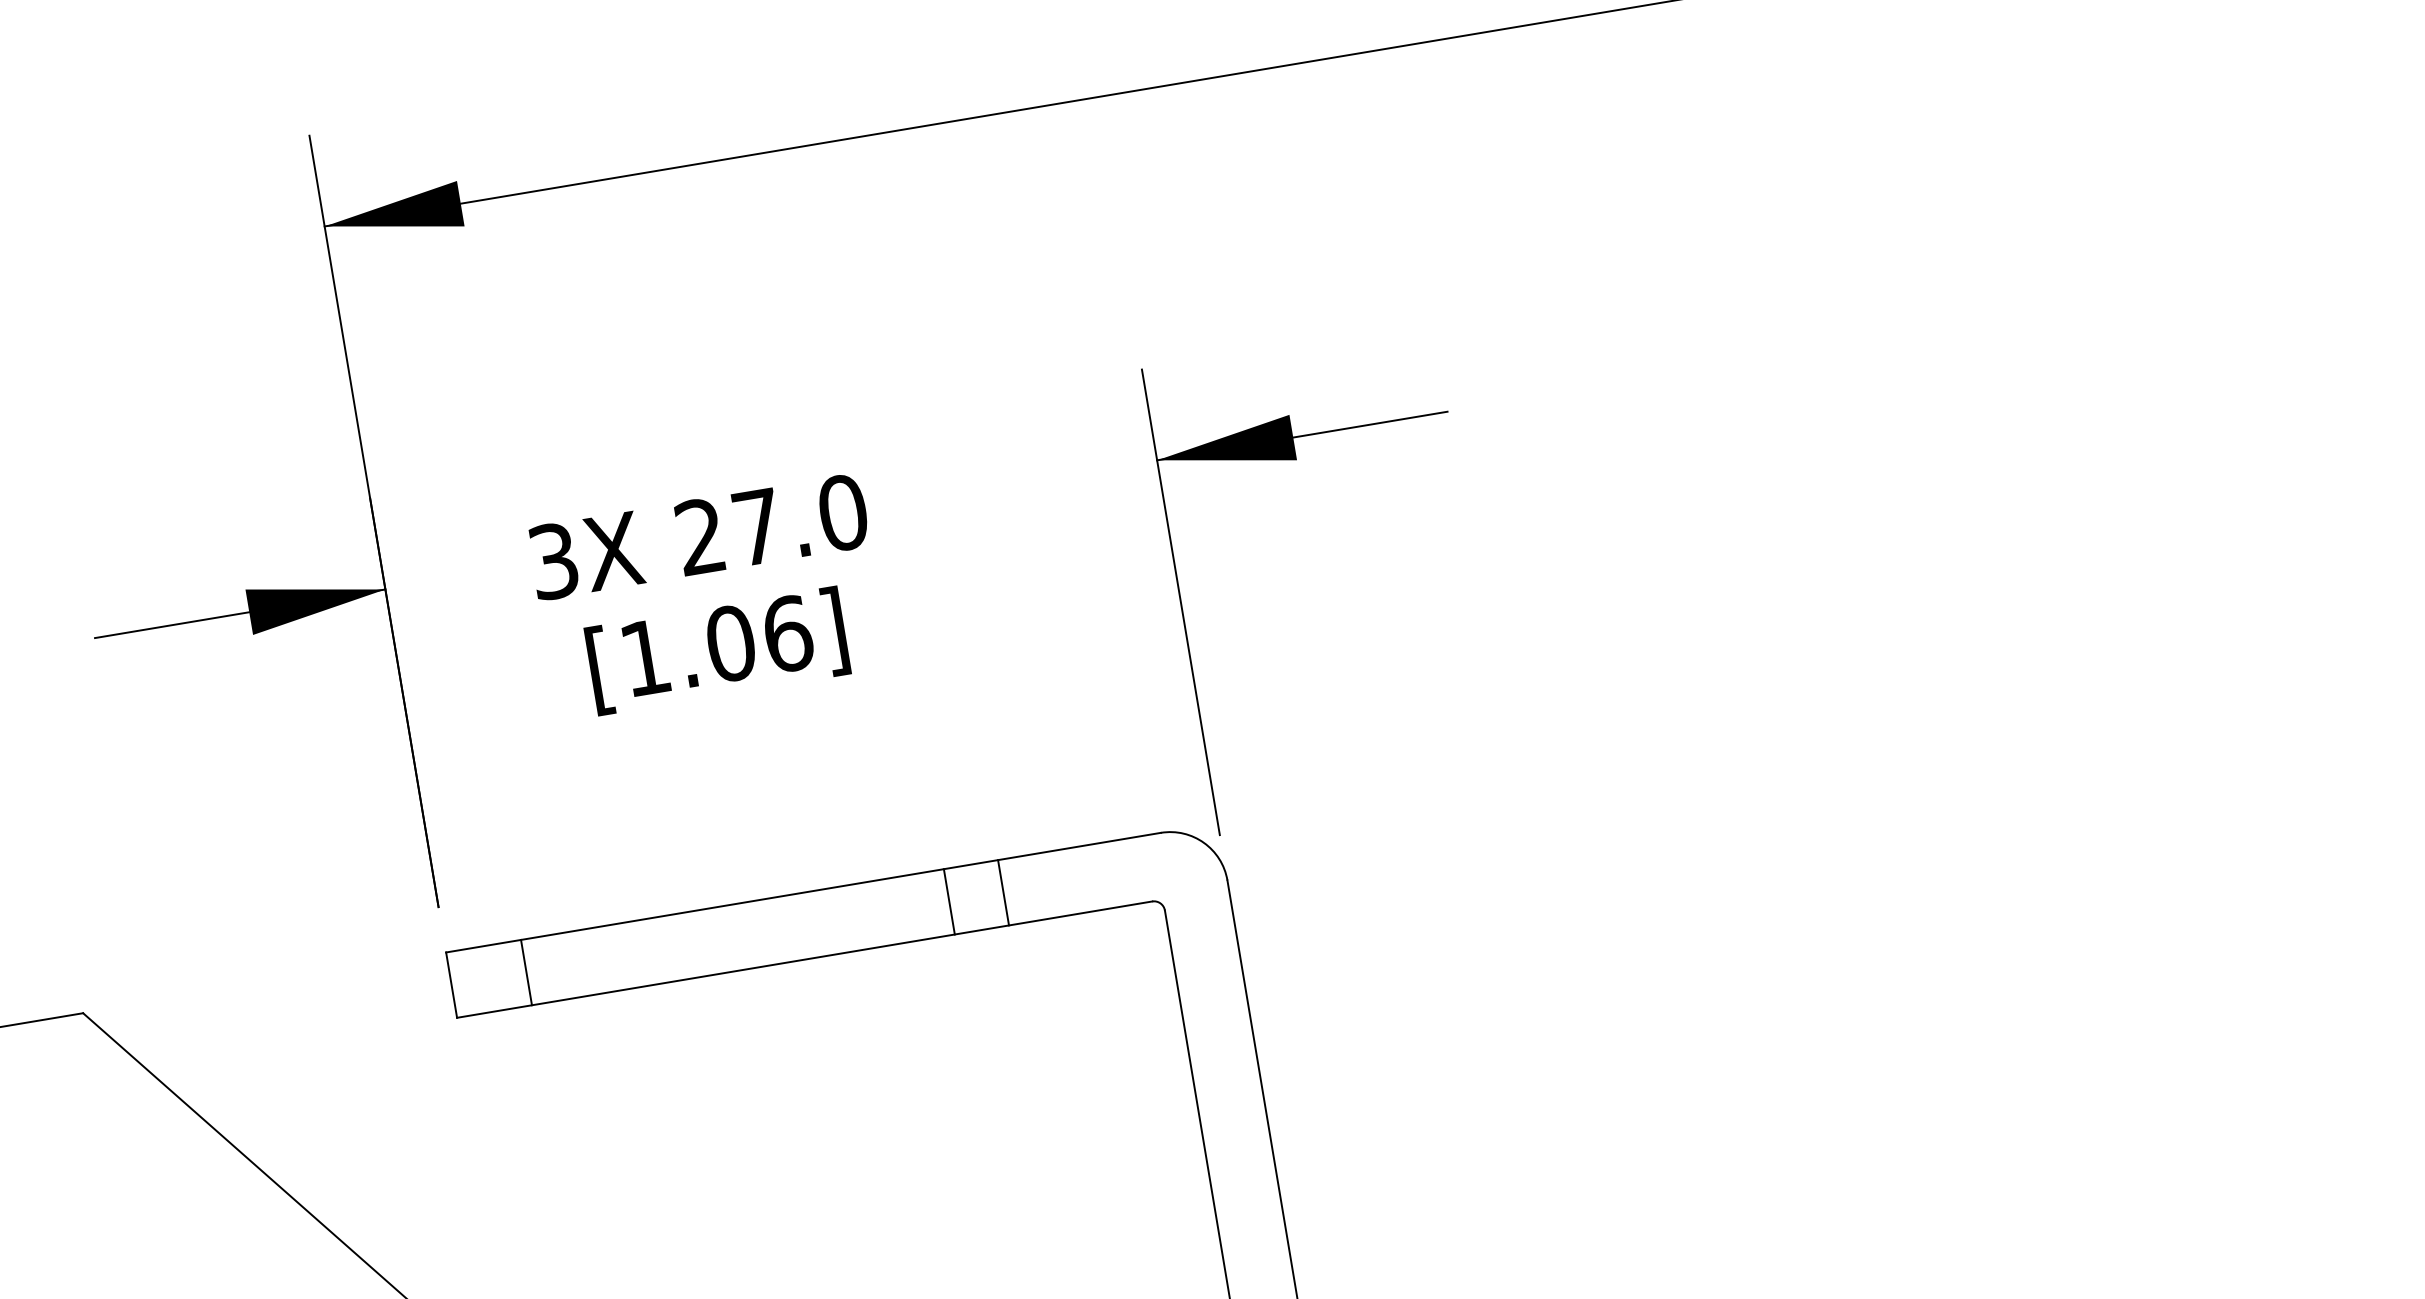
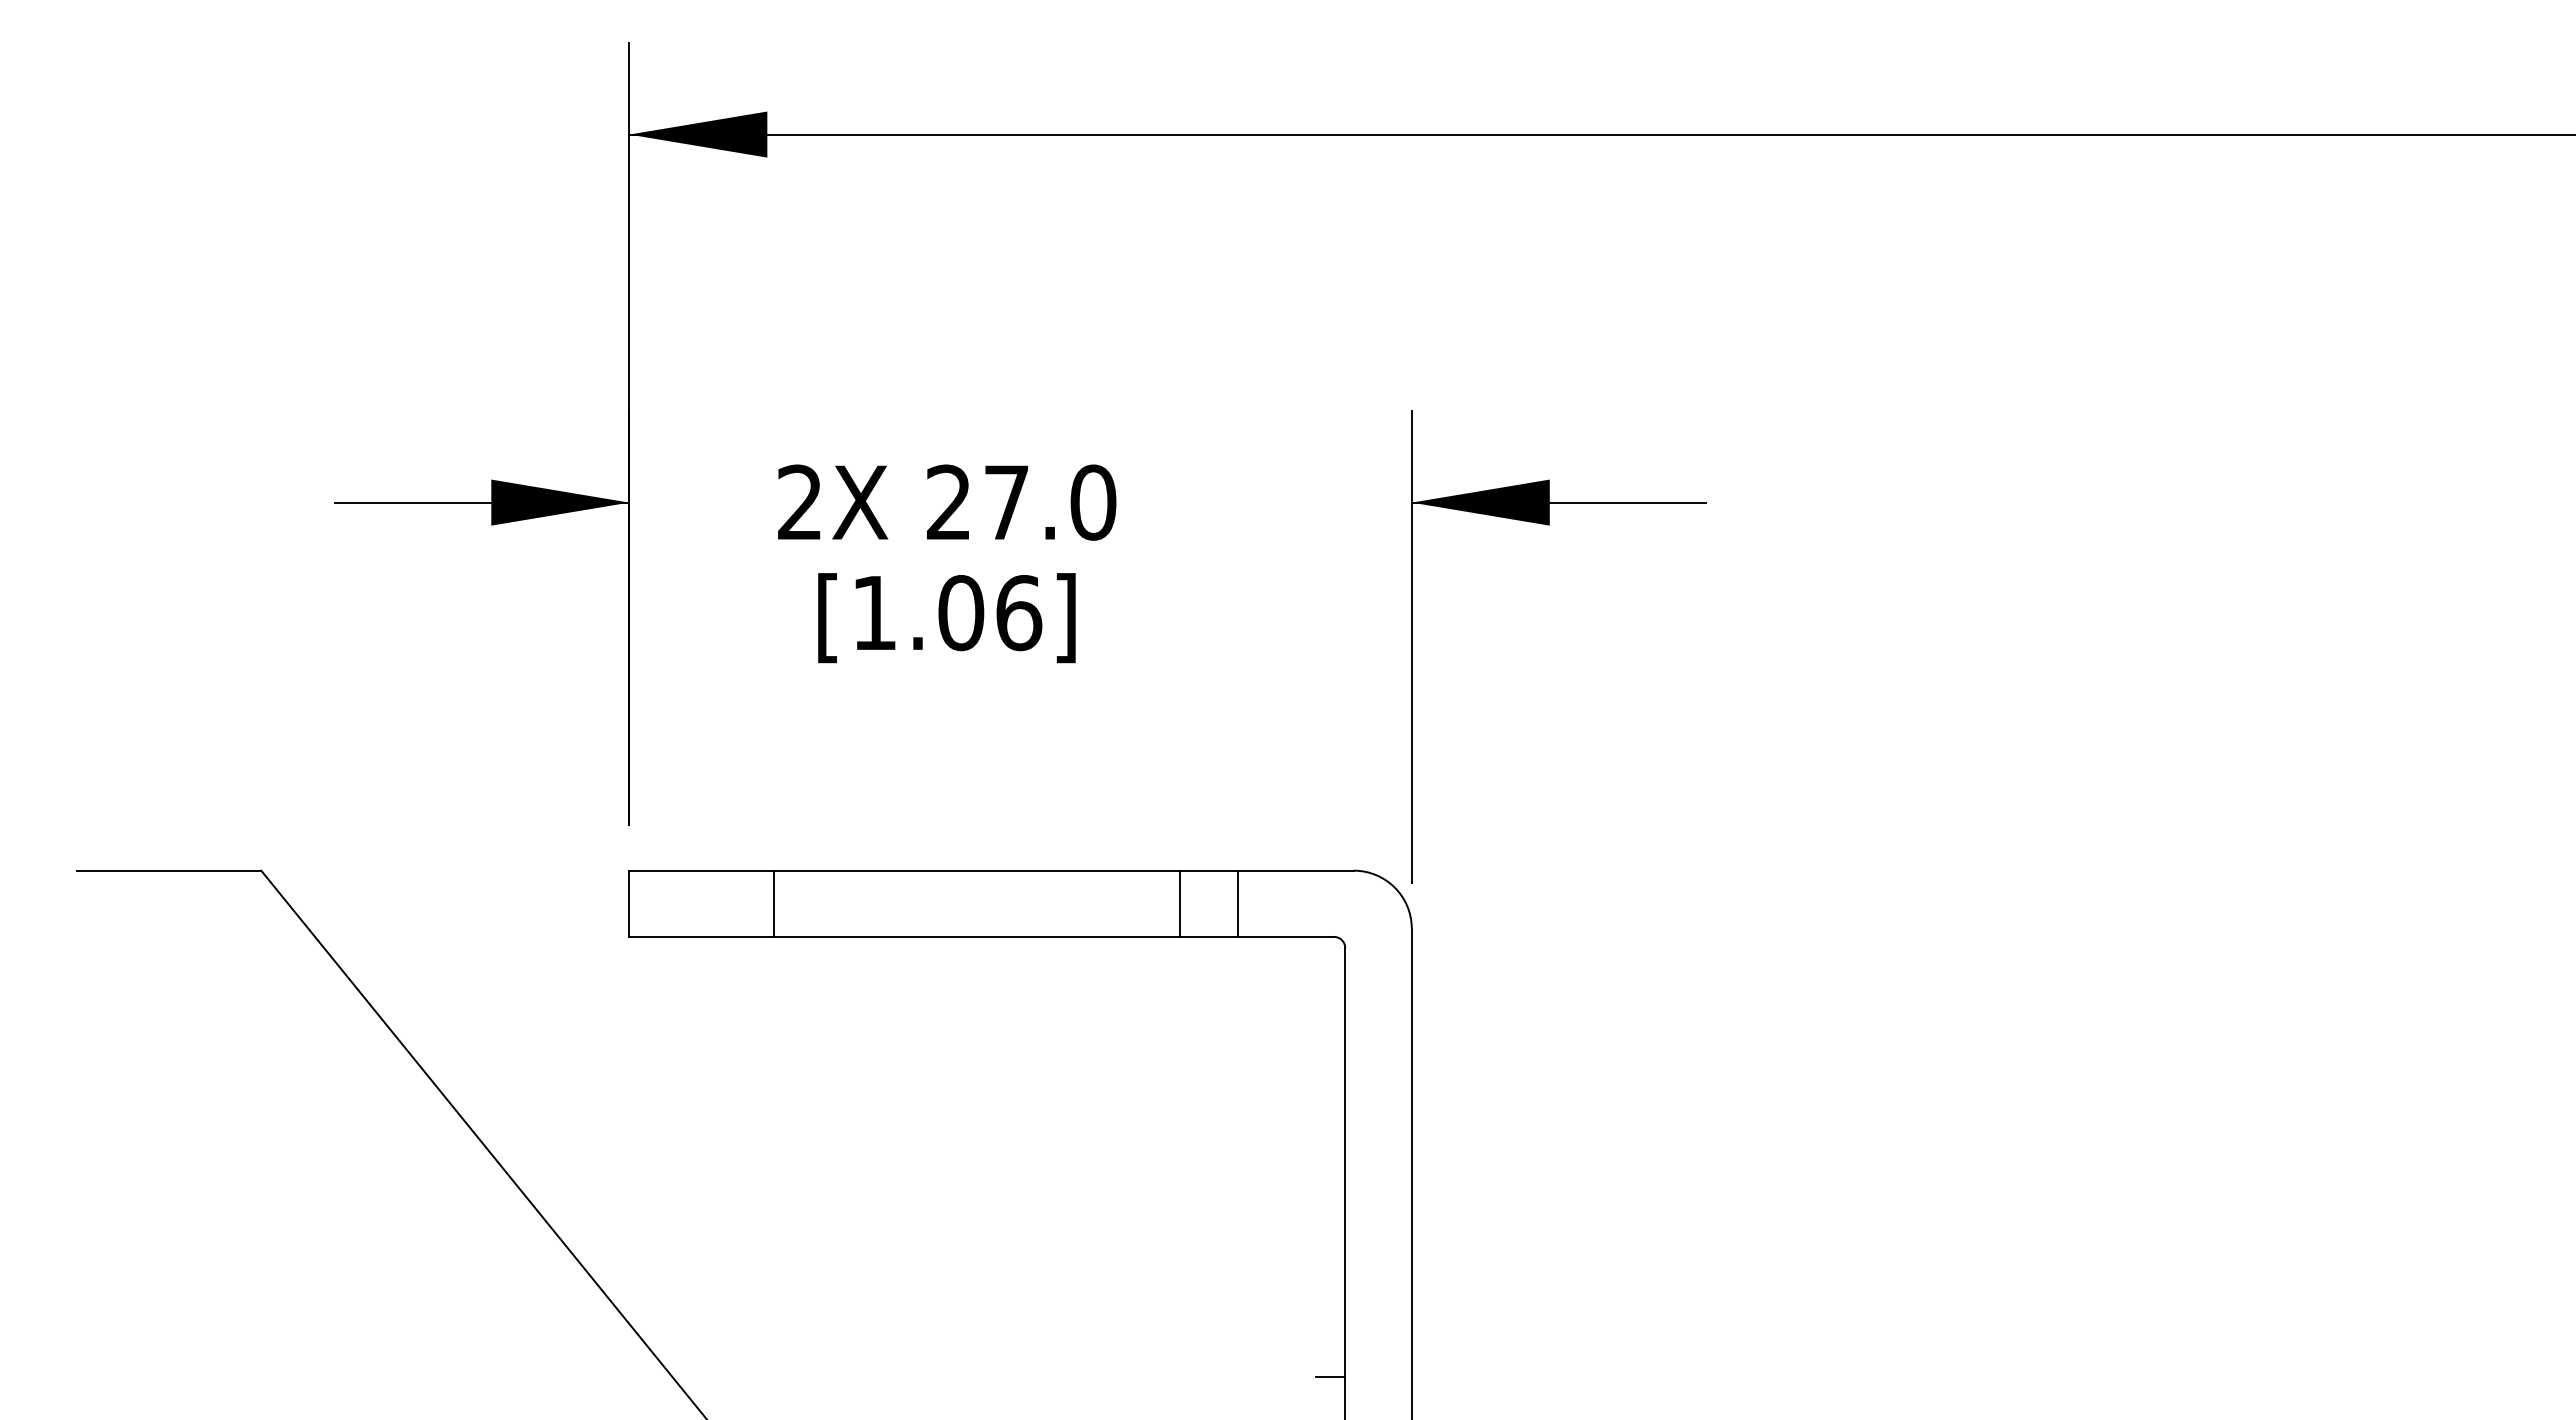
text: (553, 561) -> (799, 502), 3X -> 2X
line: (1003, 892) -> (1237, 903), moved
line: (948, 901) -> (1179, 903), moved
line: (526, 972) -> (774, 903), moved

